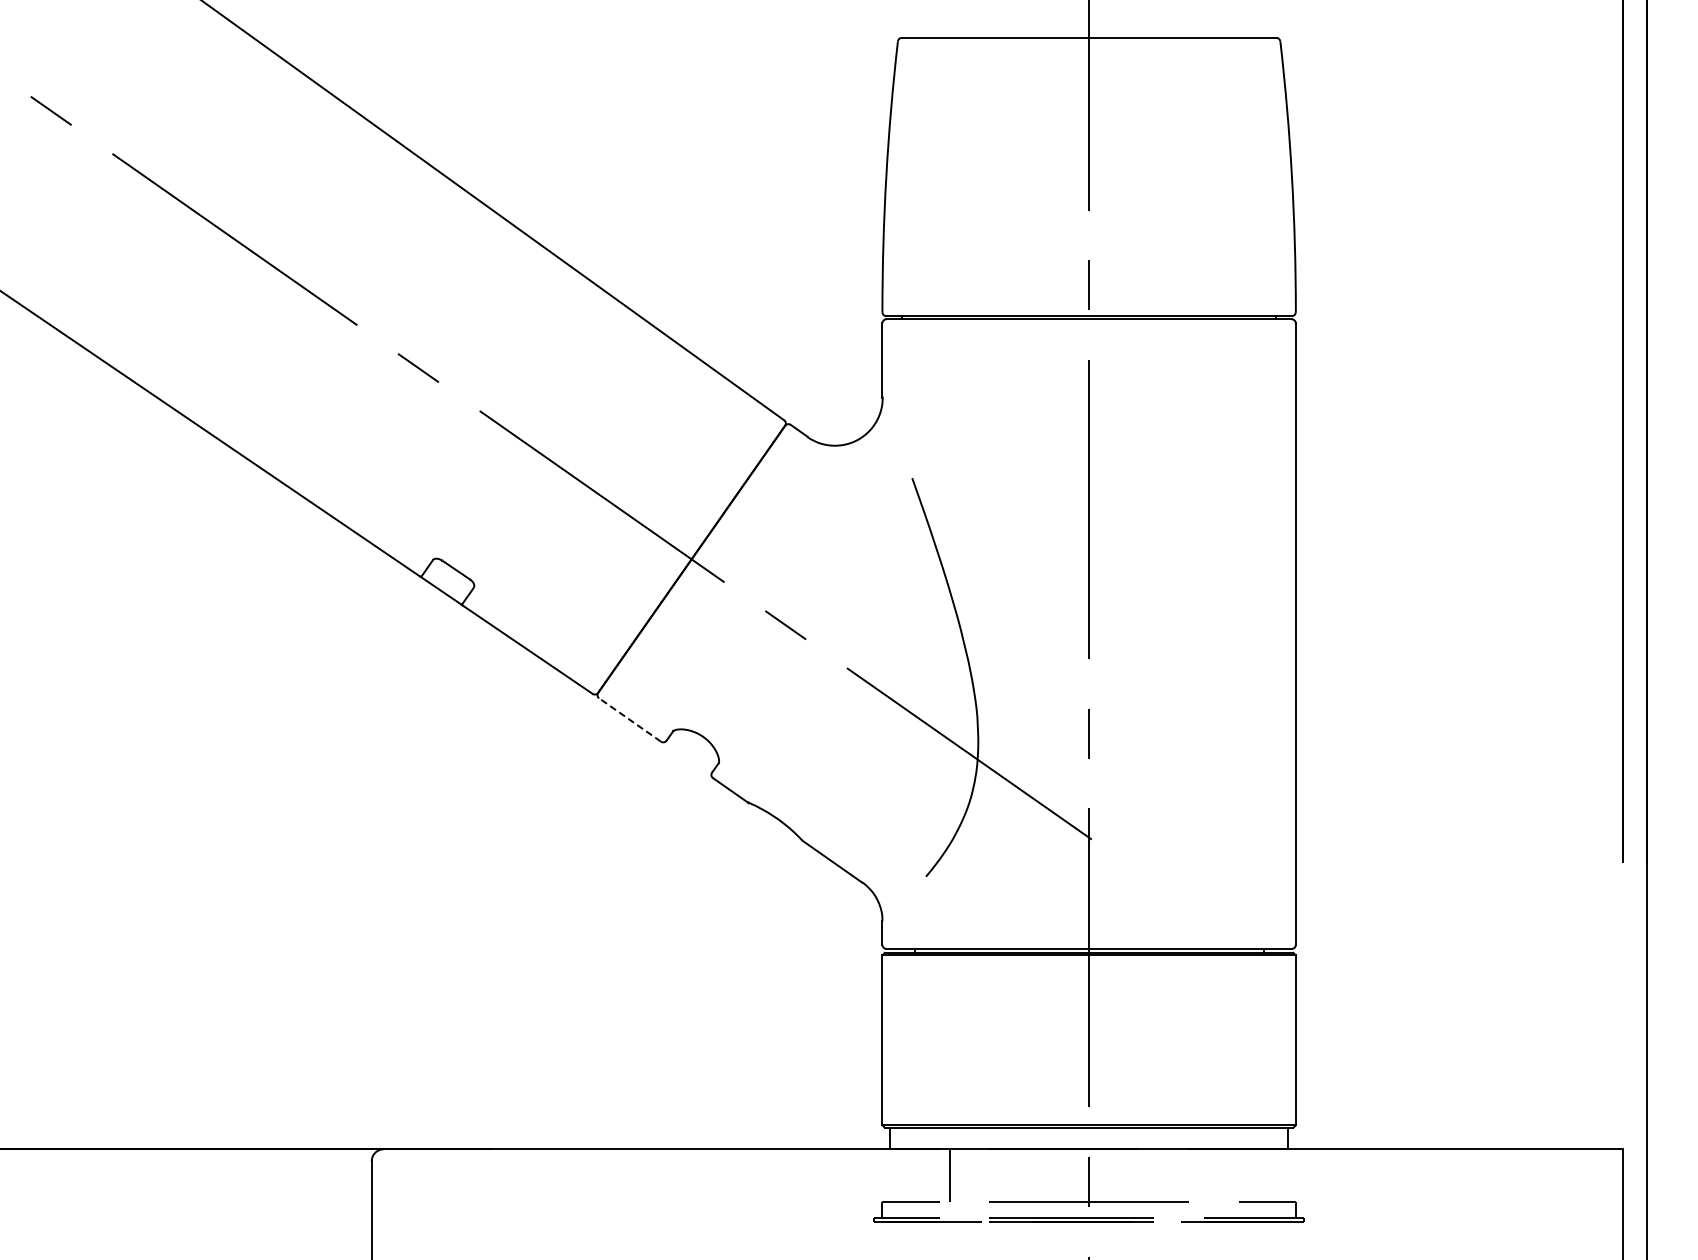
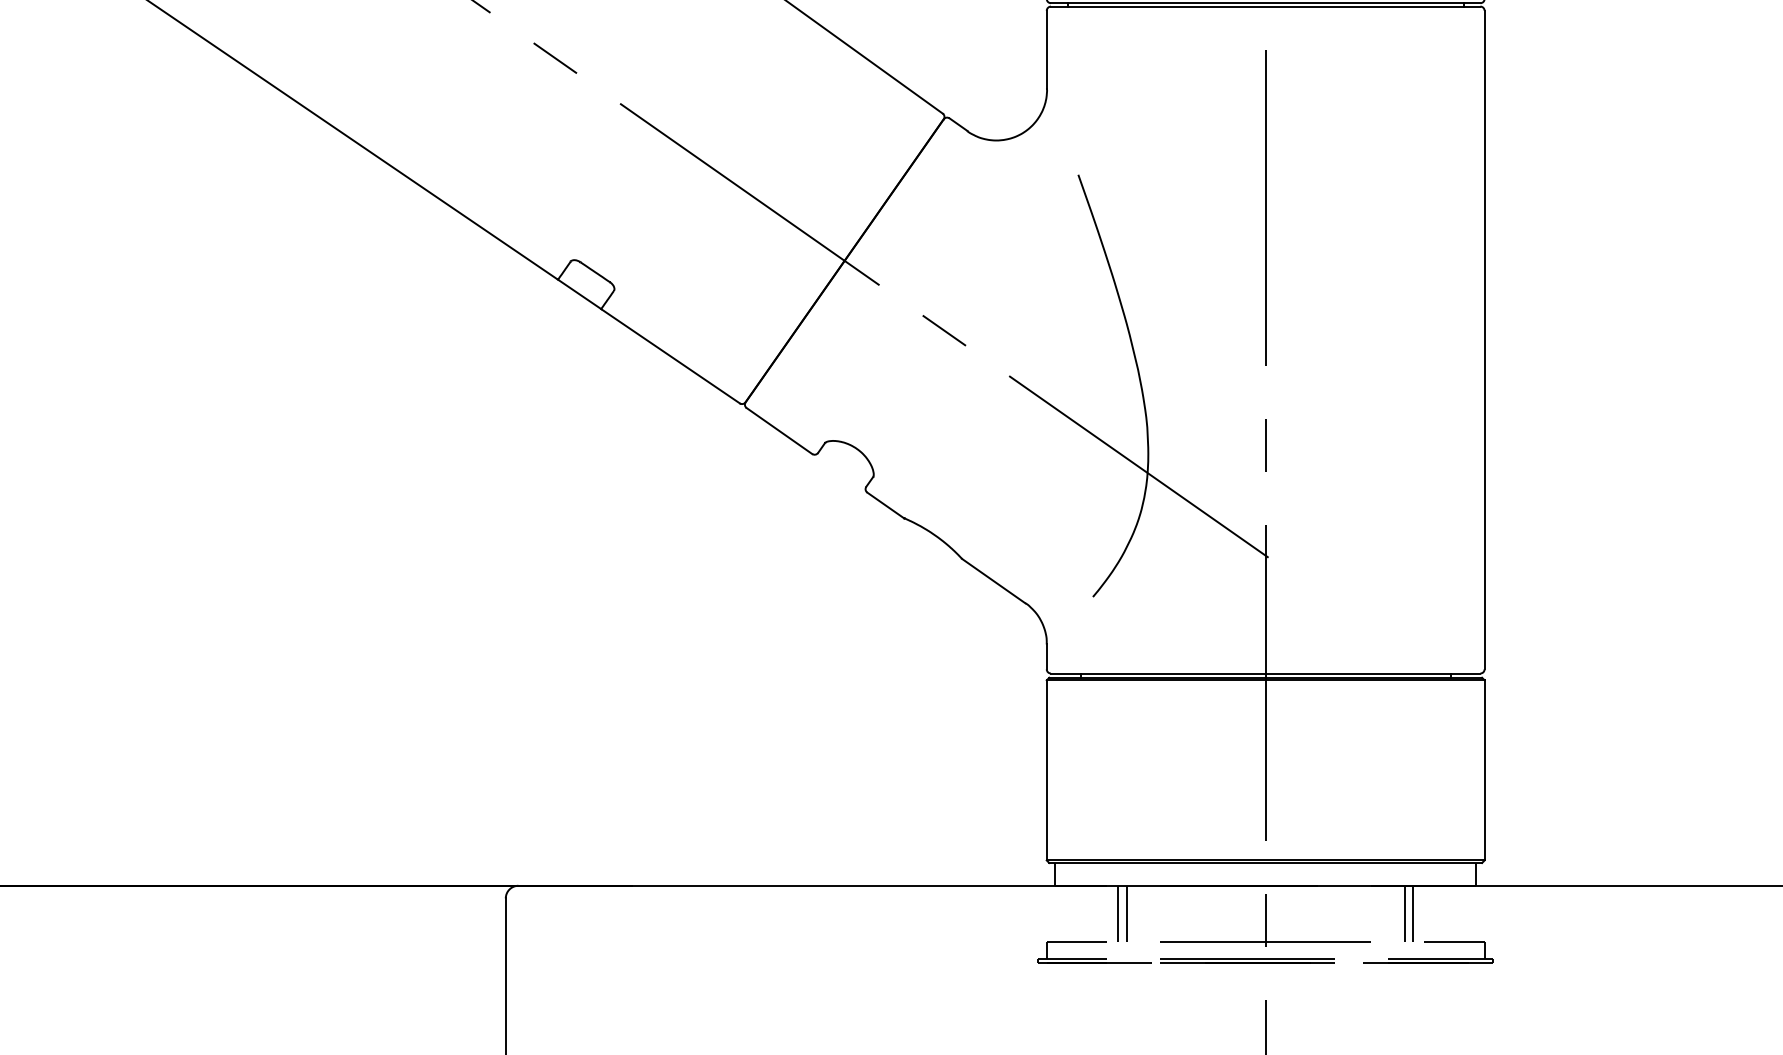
line: (630, 720) -> (779, 431), dashed -> solid
line: (958, 1175) -> (1127, 913), added
line: (1220, 1175) -> (1404, 913), added
line: (1228, 1175) -> (1413, 913), added

